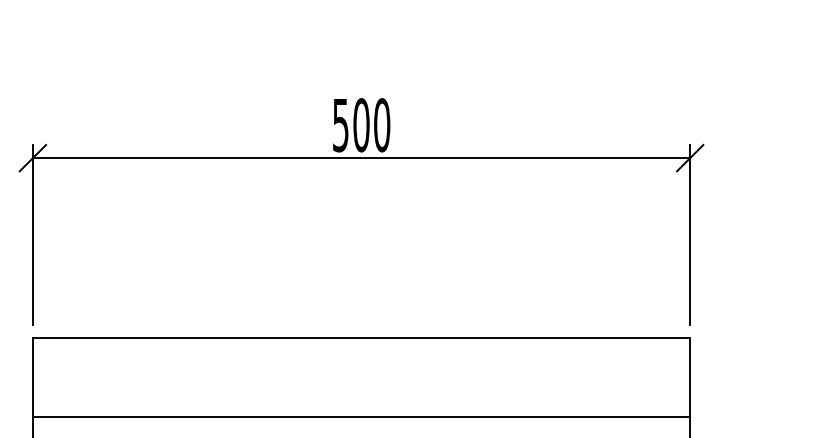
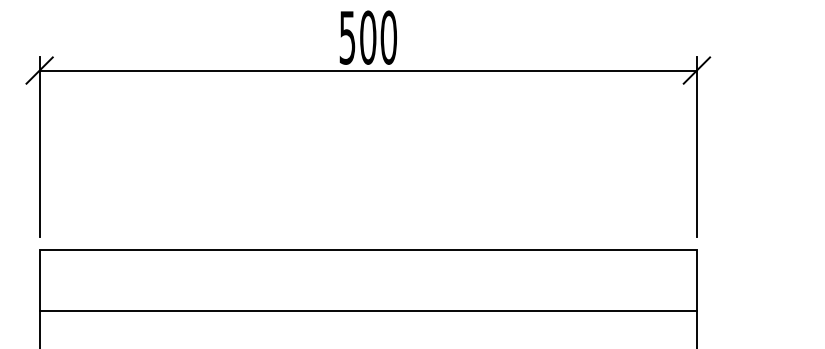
line: (361, 416) -> (368, 310), moved

